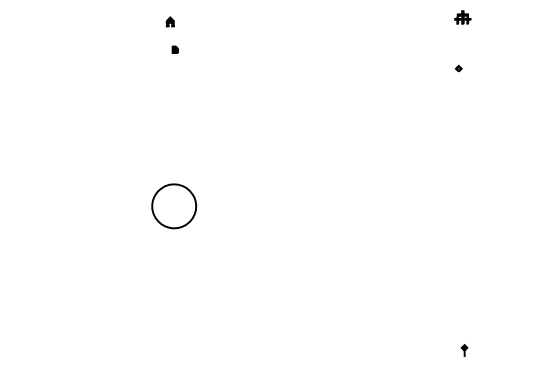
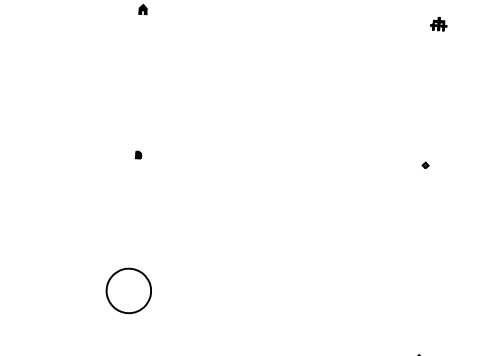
part: (174, 49) -> (137, 154), moved
part: (458, 68) -> (425, 165), moved
part: (174, 206) -> (129, 291), moved

